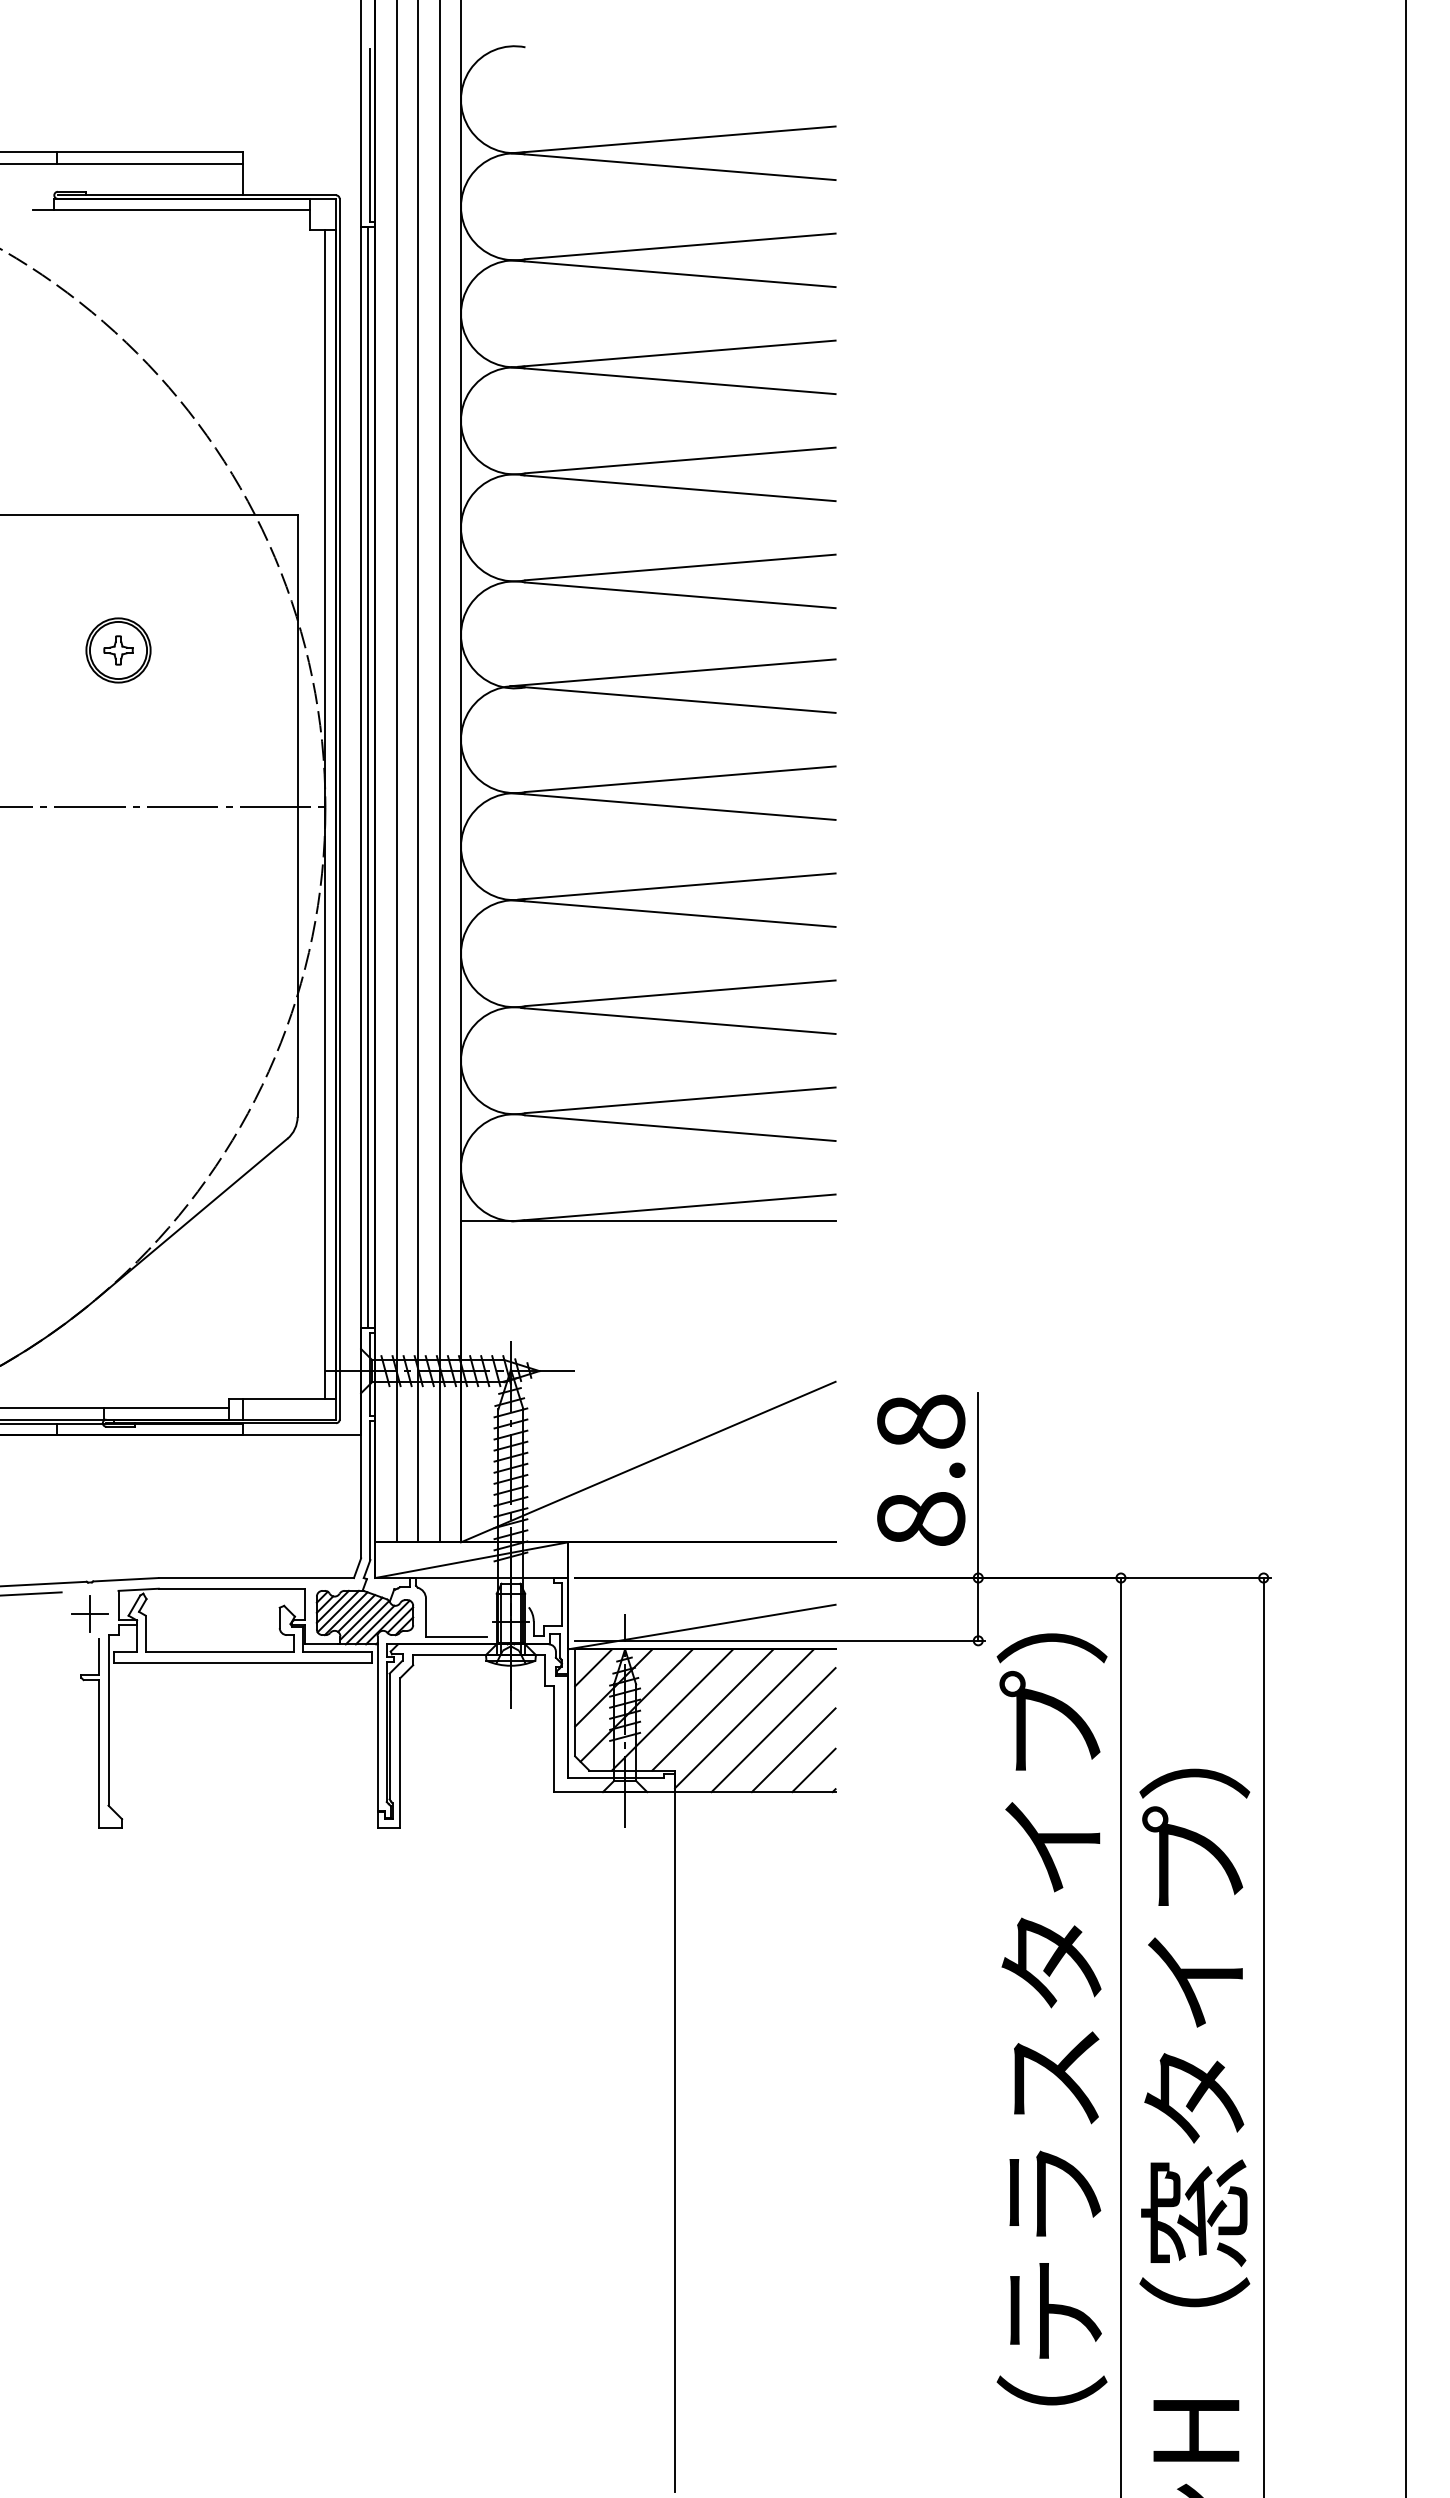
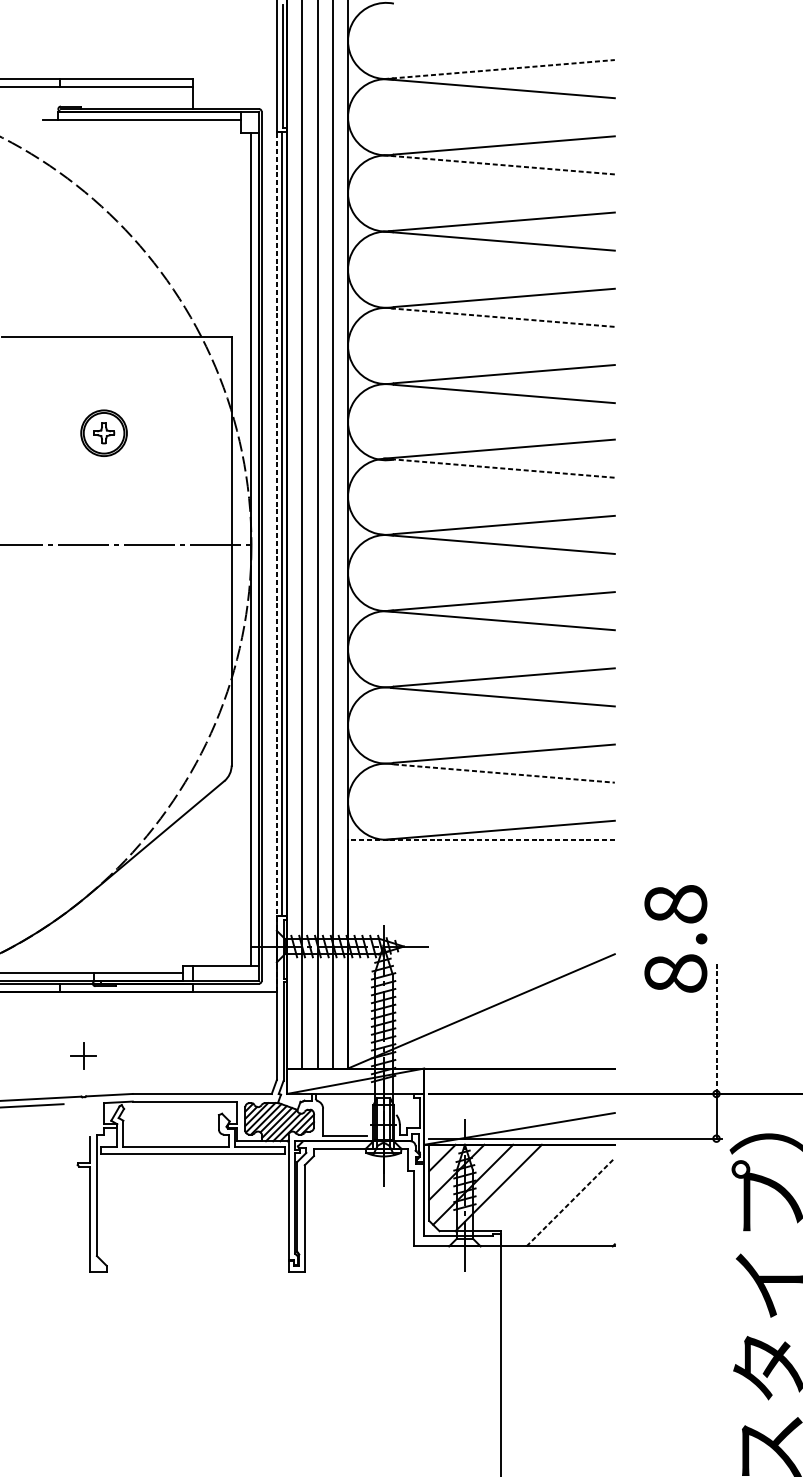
line: (673, 139) -> (499, 69), solid -> dashed
line: (670, 273) -> (497, 164), solid -> dashed
line: (678, 488) -> (502, 317), solid -> dashed
line: (673, 699) -> (499, 468), solid -> dashed
line: (361, 831) -> (277, 562), solid -> dashed
line: (680, 1128) -> (504, 773), solid -> dashed
line: (647, 1221) -> (480, 840), solid -> dashed
text: (921, 1469) -> (676, 938), moved
line: (978, 1485) -> (716, 1028), solid -> dashed
part: (89, 1613) -> (83, 1055), moved
line: (712, 1709) -> (527, 1187), removed
line: (744, 1718) -> (549, 1194), removed
line: (773, 1730) -> (570, 1202), solid -> dashed
line: (793, 1750) -> (584, 1216), removed
line: (813, 1770) -> (599, 1231), removed

